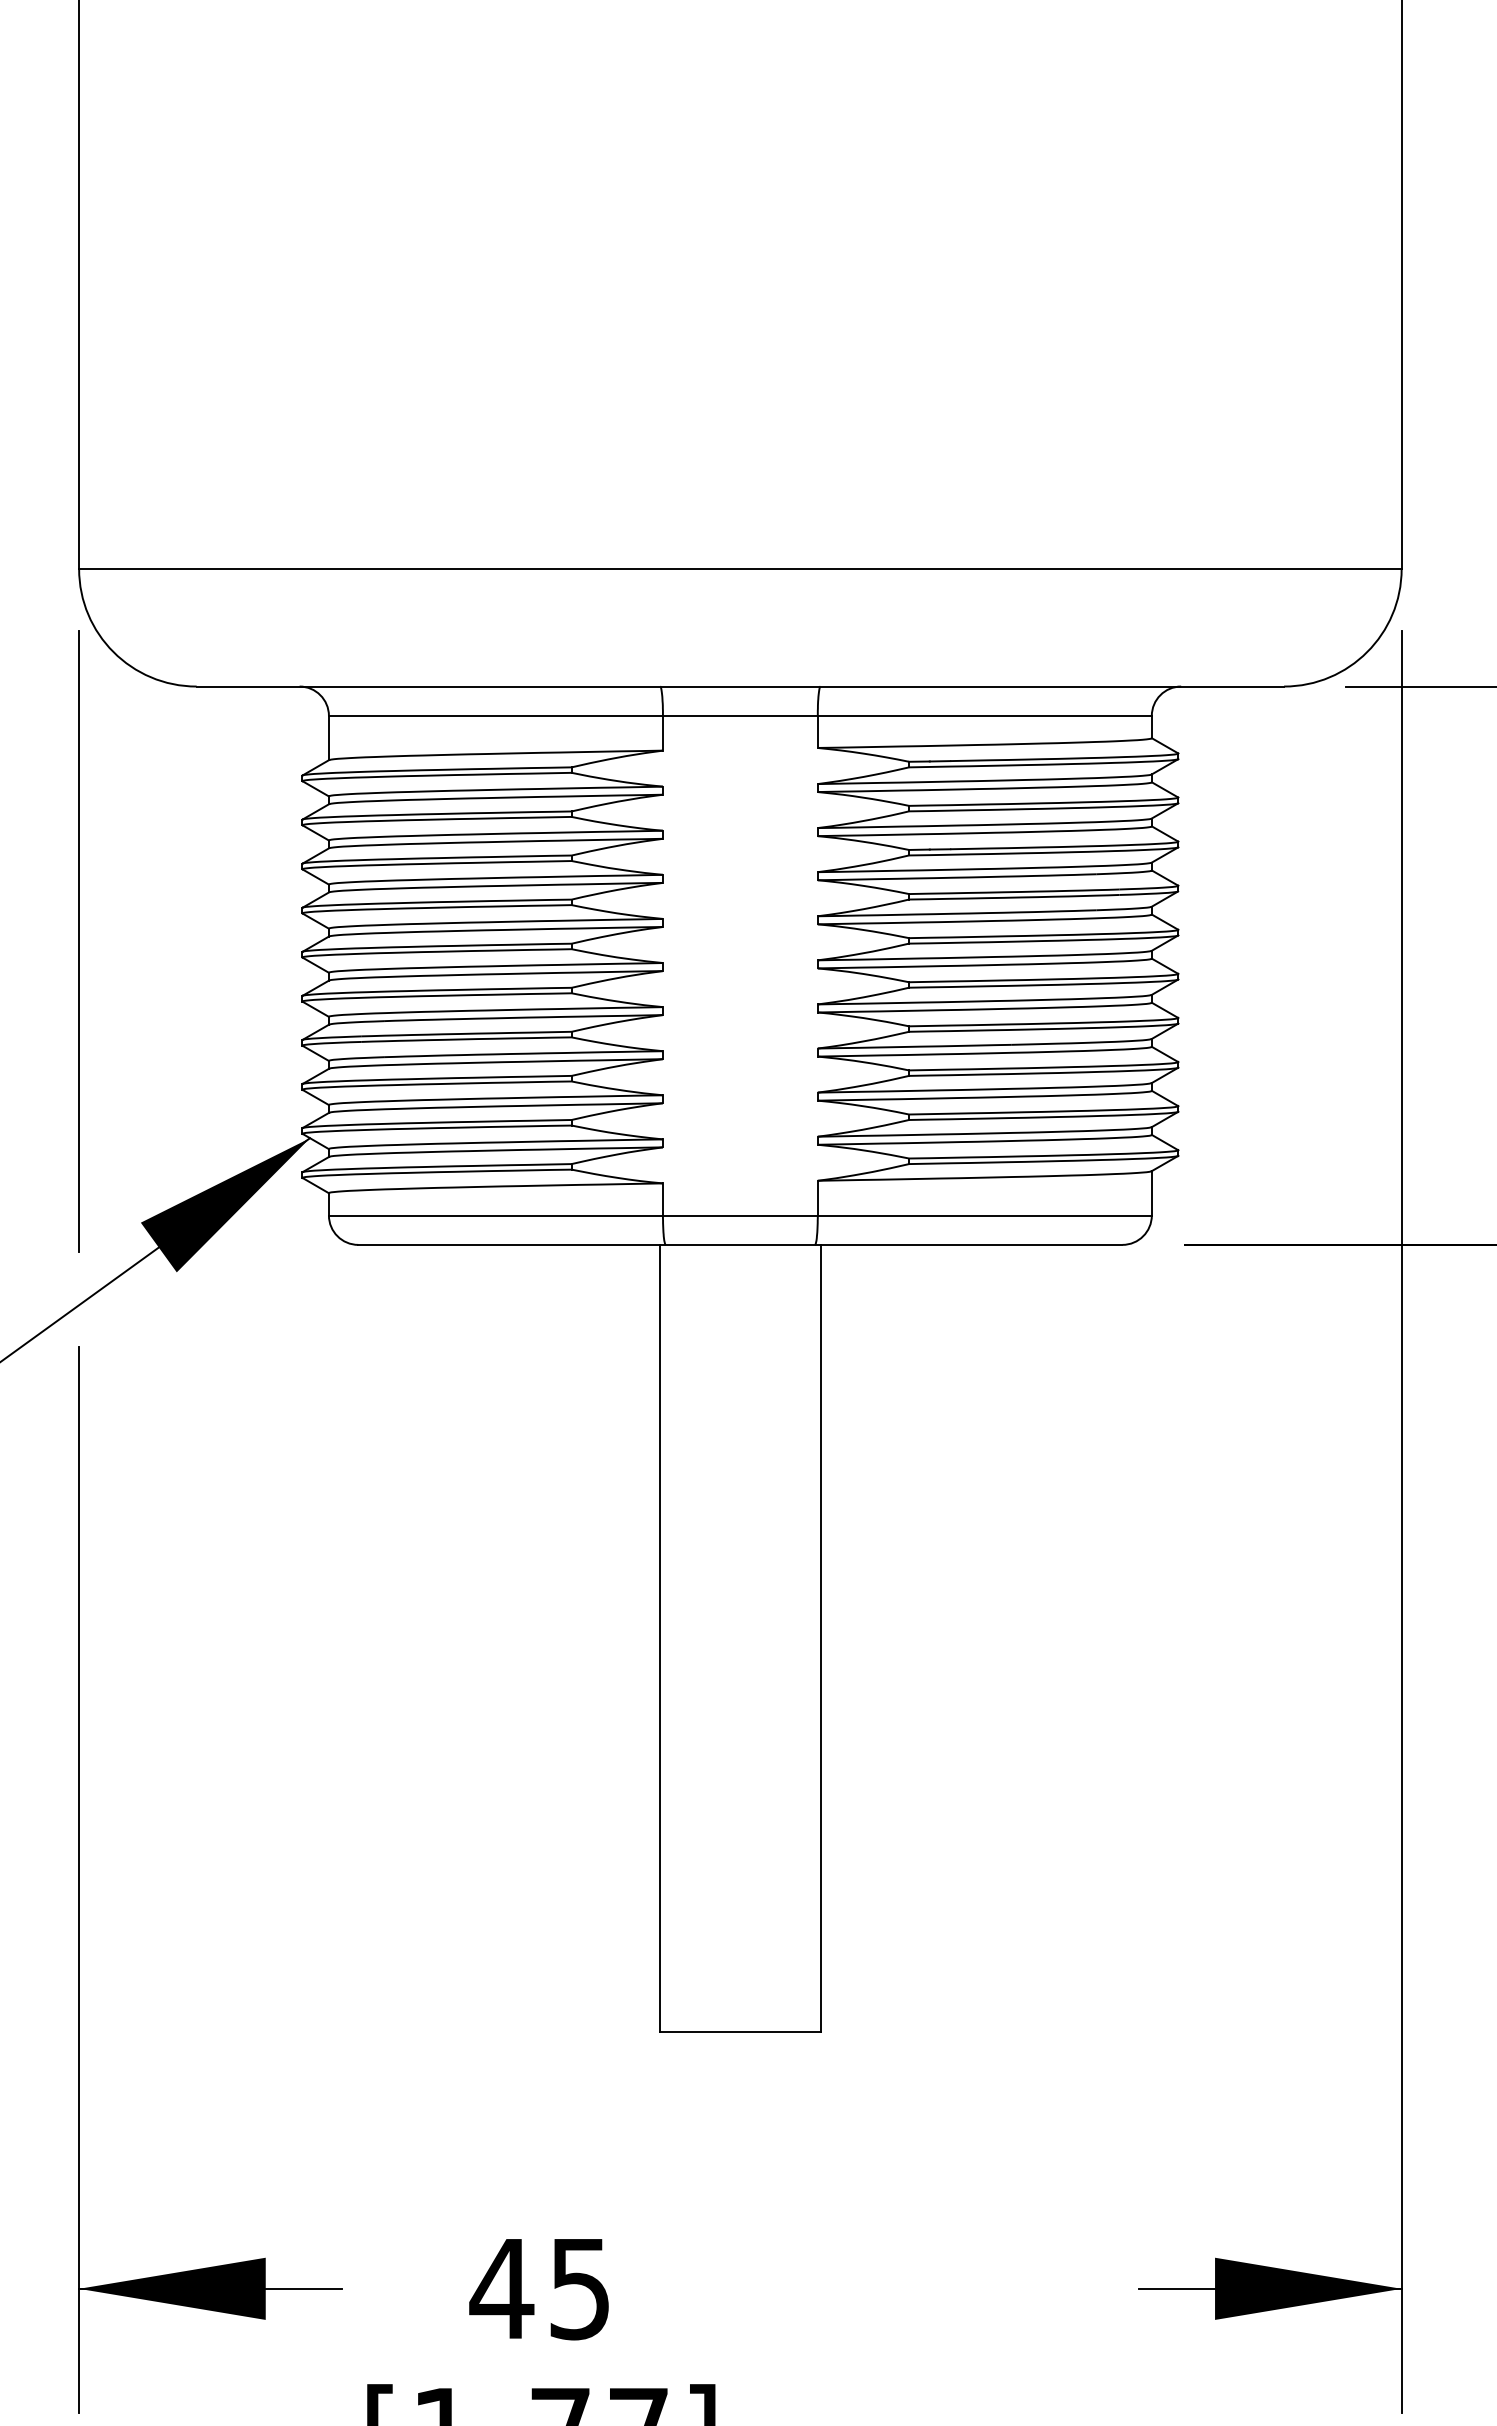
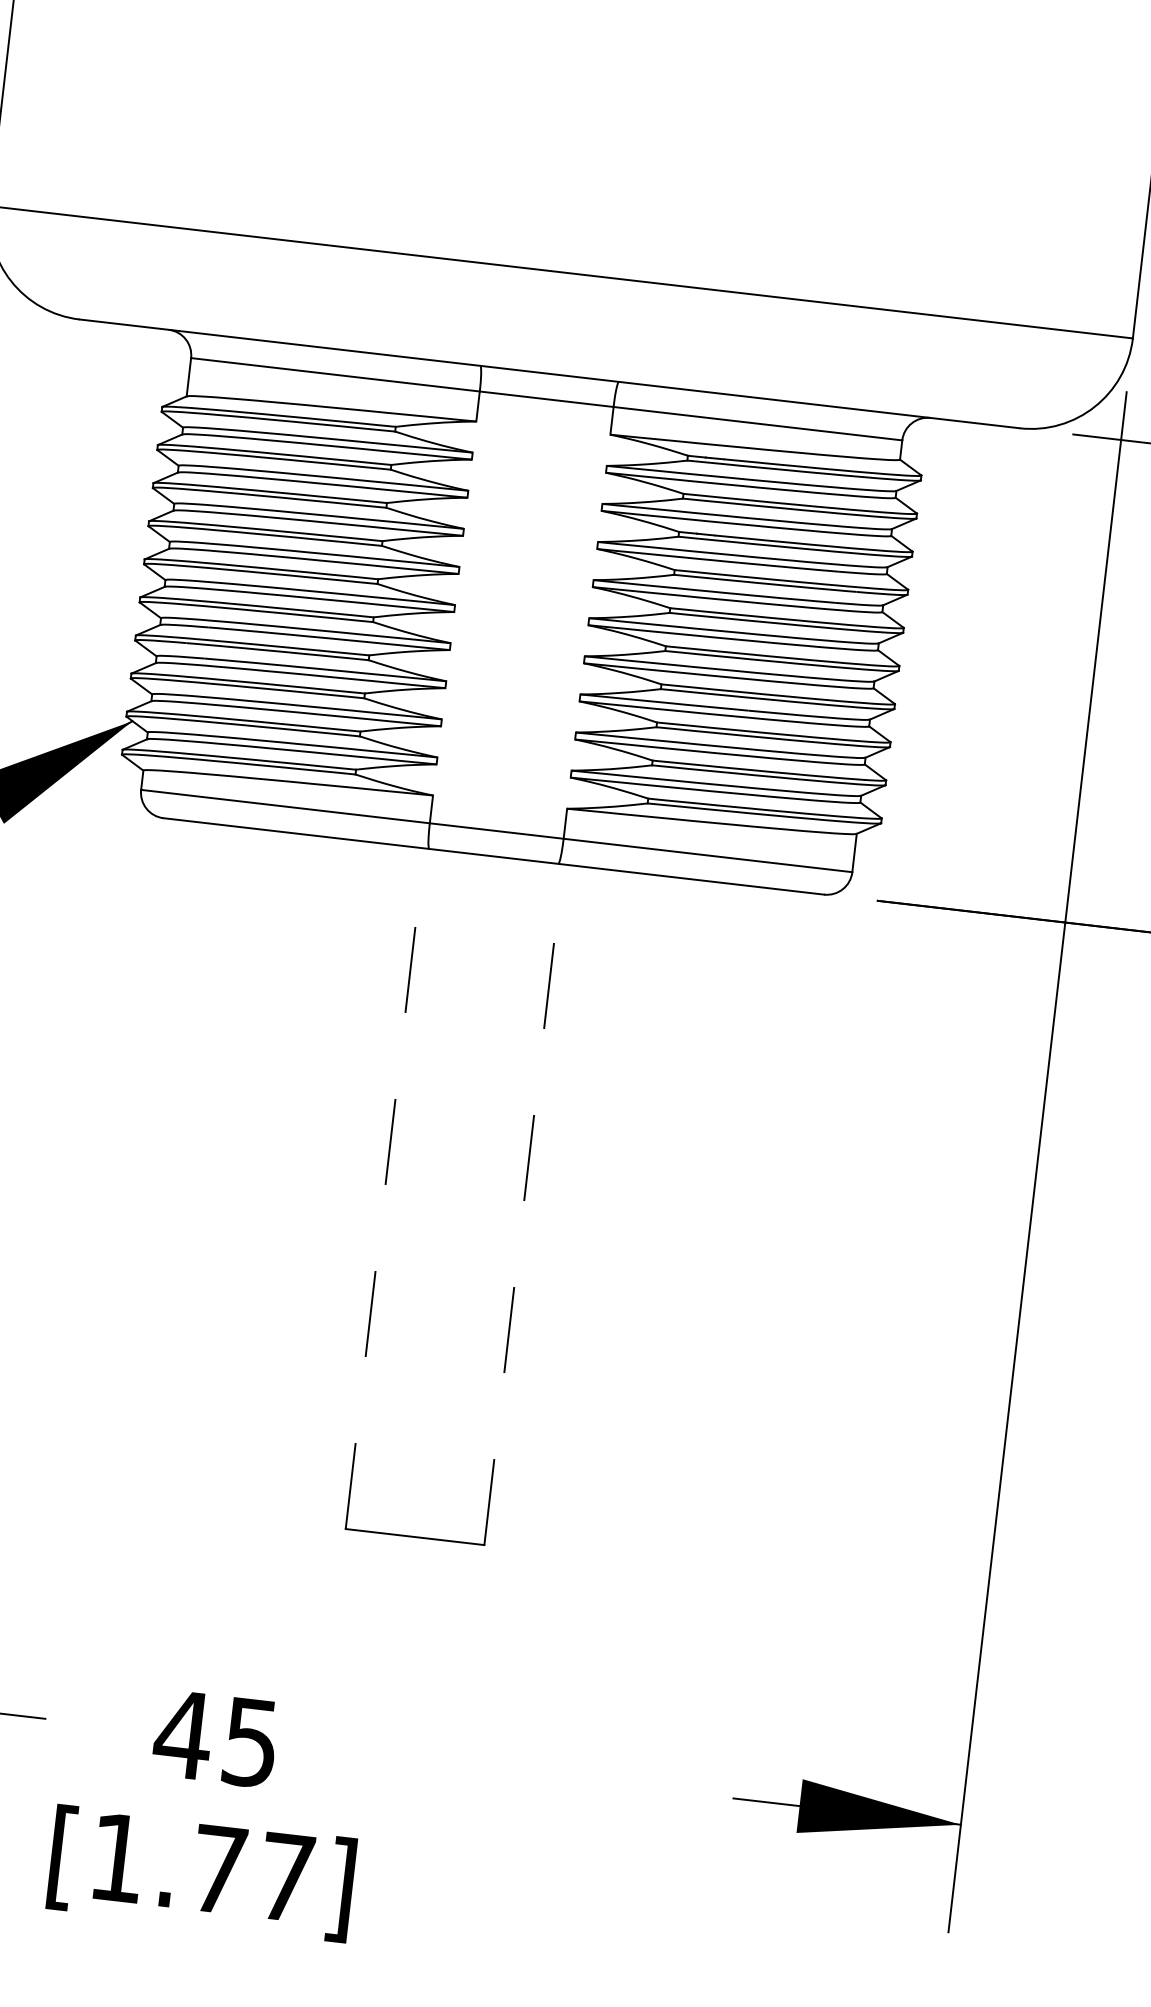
line: (660, 1638) -> (385, 1188), solid -> dashed
line: (820, 1638) -> (523, 1204), solid -> dashed

